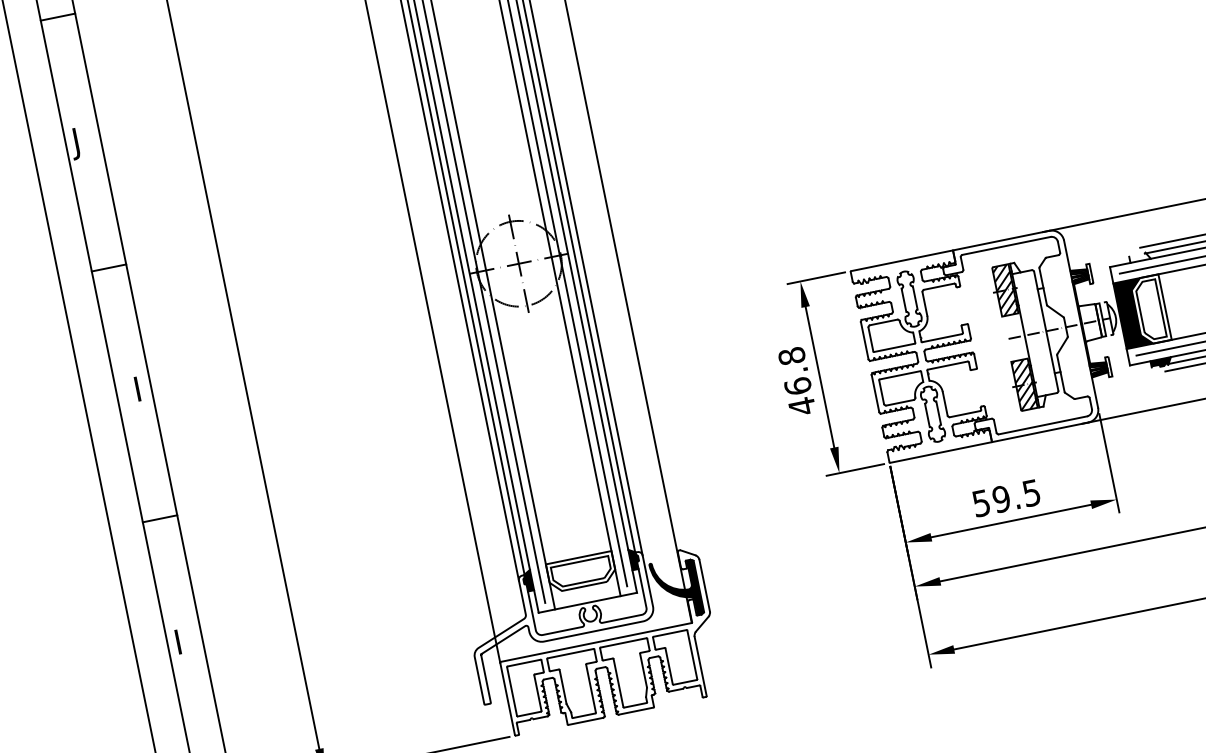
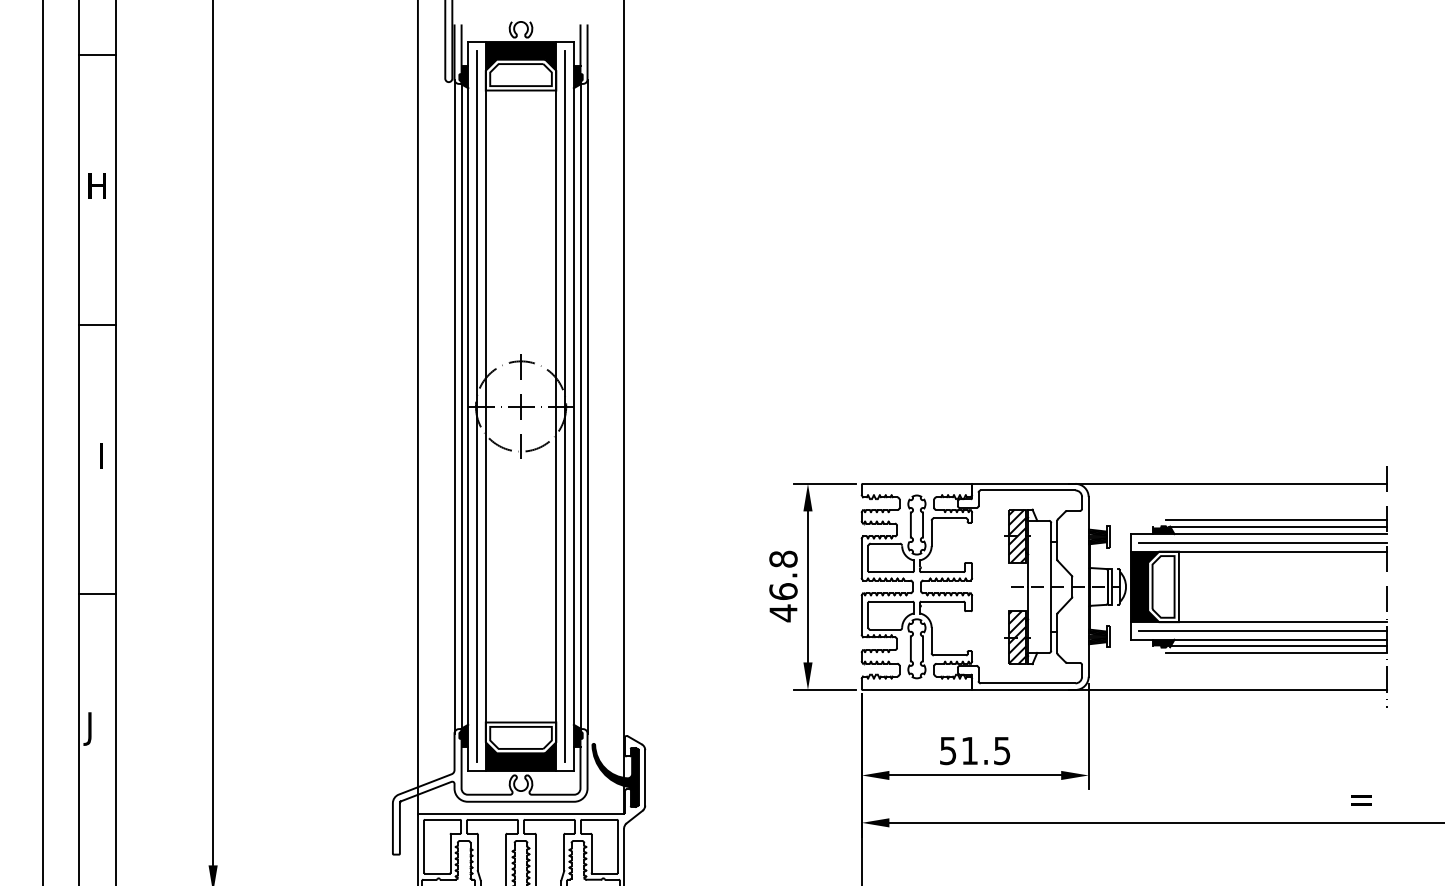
text: (81, 142) -> (94, 189), J -> H
fill: (1139, 256) -> (1163, 529), added
text: (1001, 498) -> (969, 750), 59.5 -> 51.5
fill: (584, 589) -> (520, 756), added
text: (176, 645) -> (87, 728), I -> J

